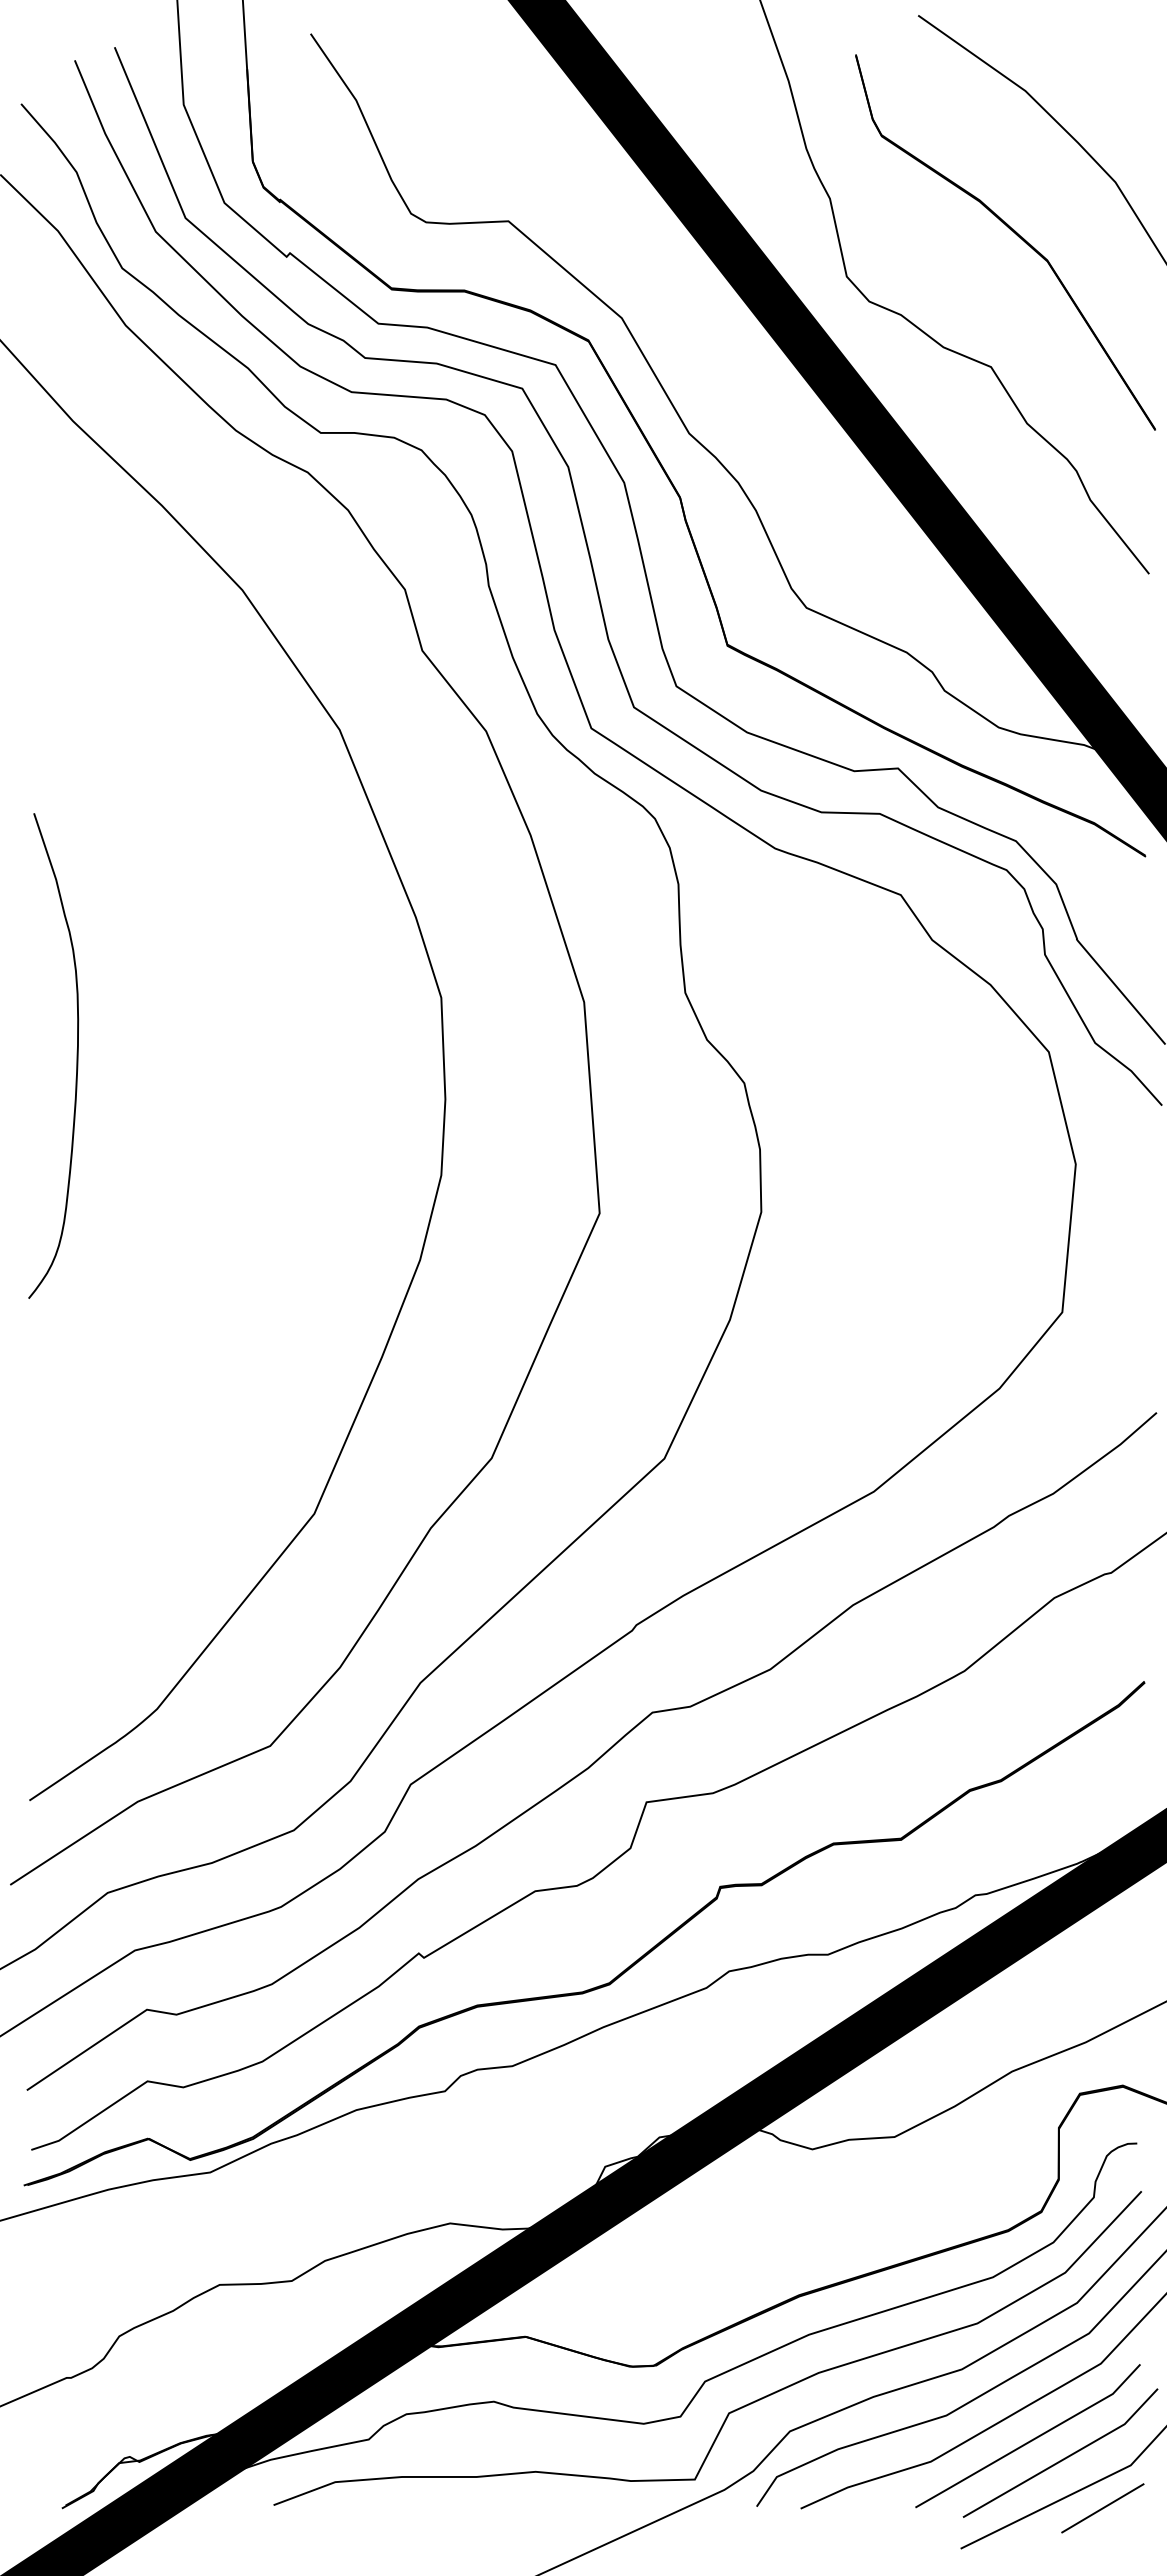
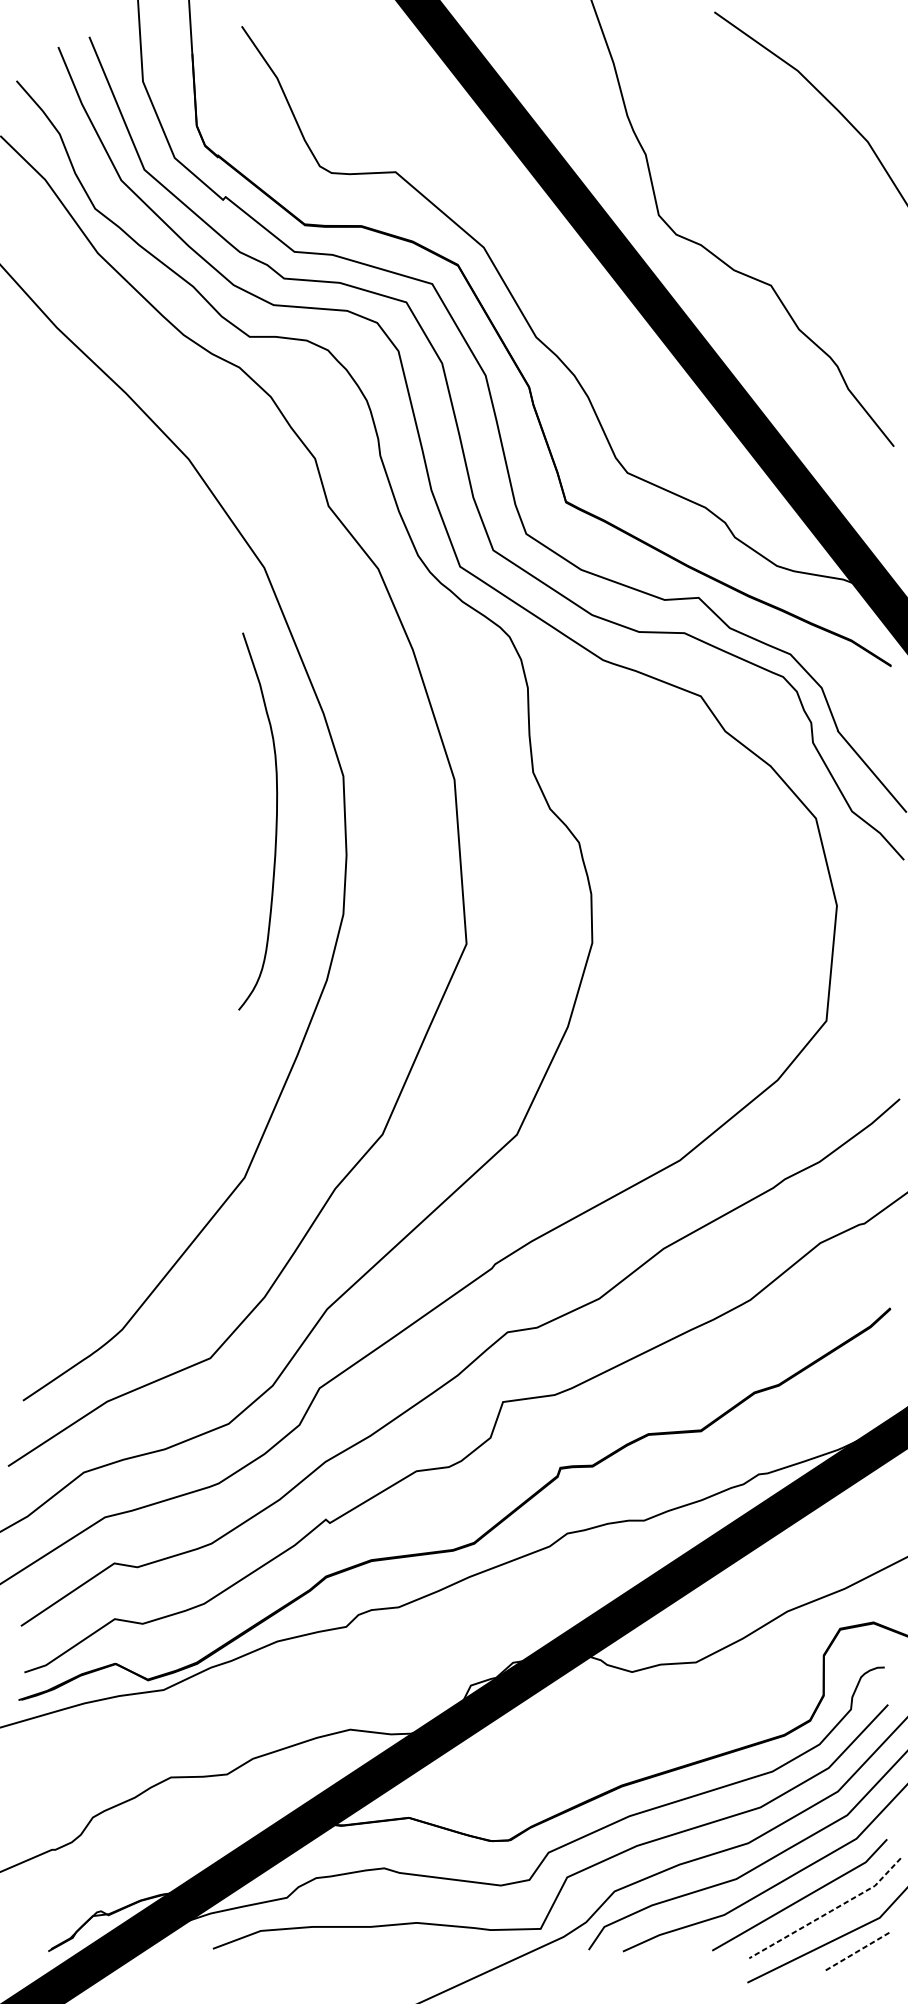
part: (1014, 233) -> (789, 181), removed
curve: (76, 1055) -> (275, 821), moved
line: (1065, 2458) -> (828, 1912), solid -> dashed
line: (1103, 2508) -> (858, 1951), solid -> dashed

